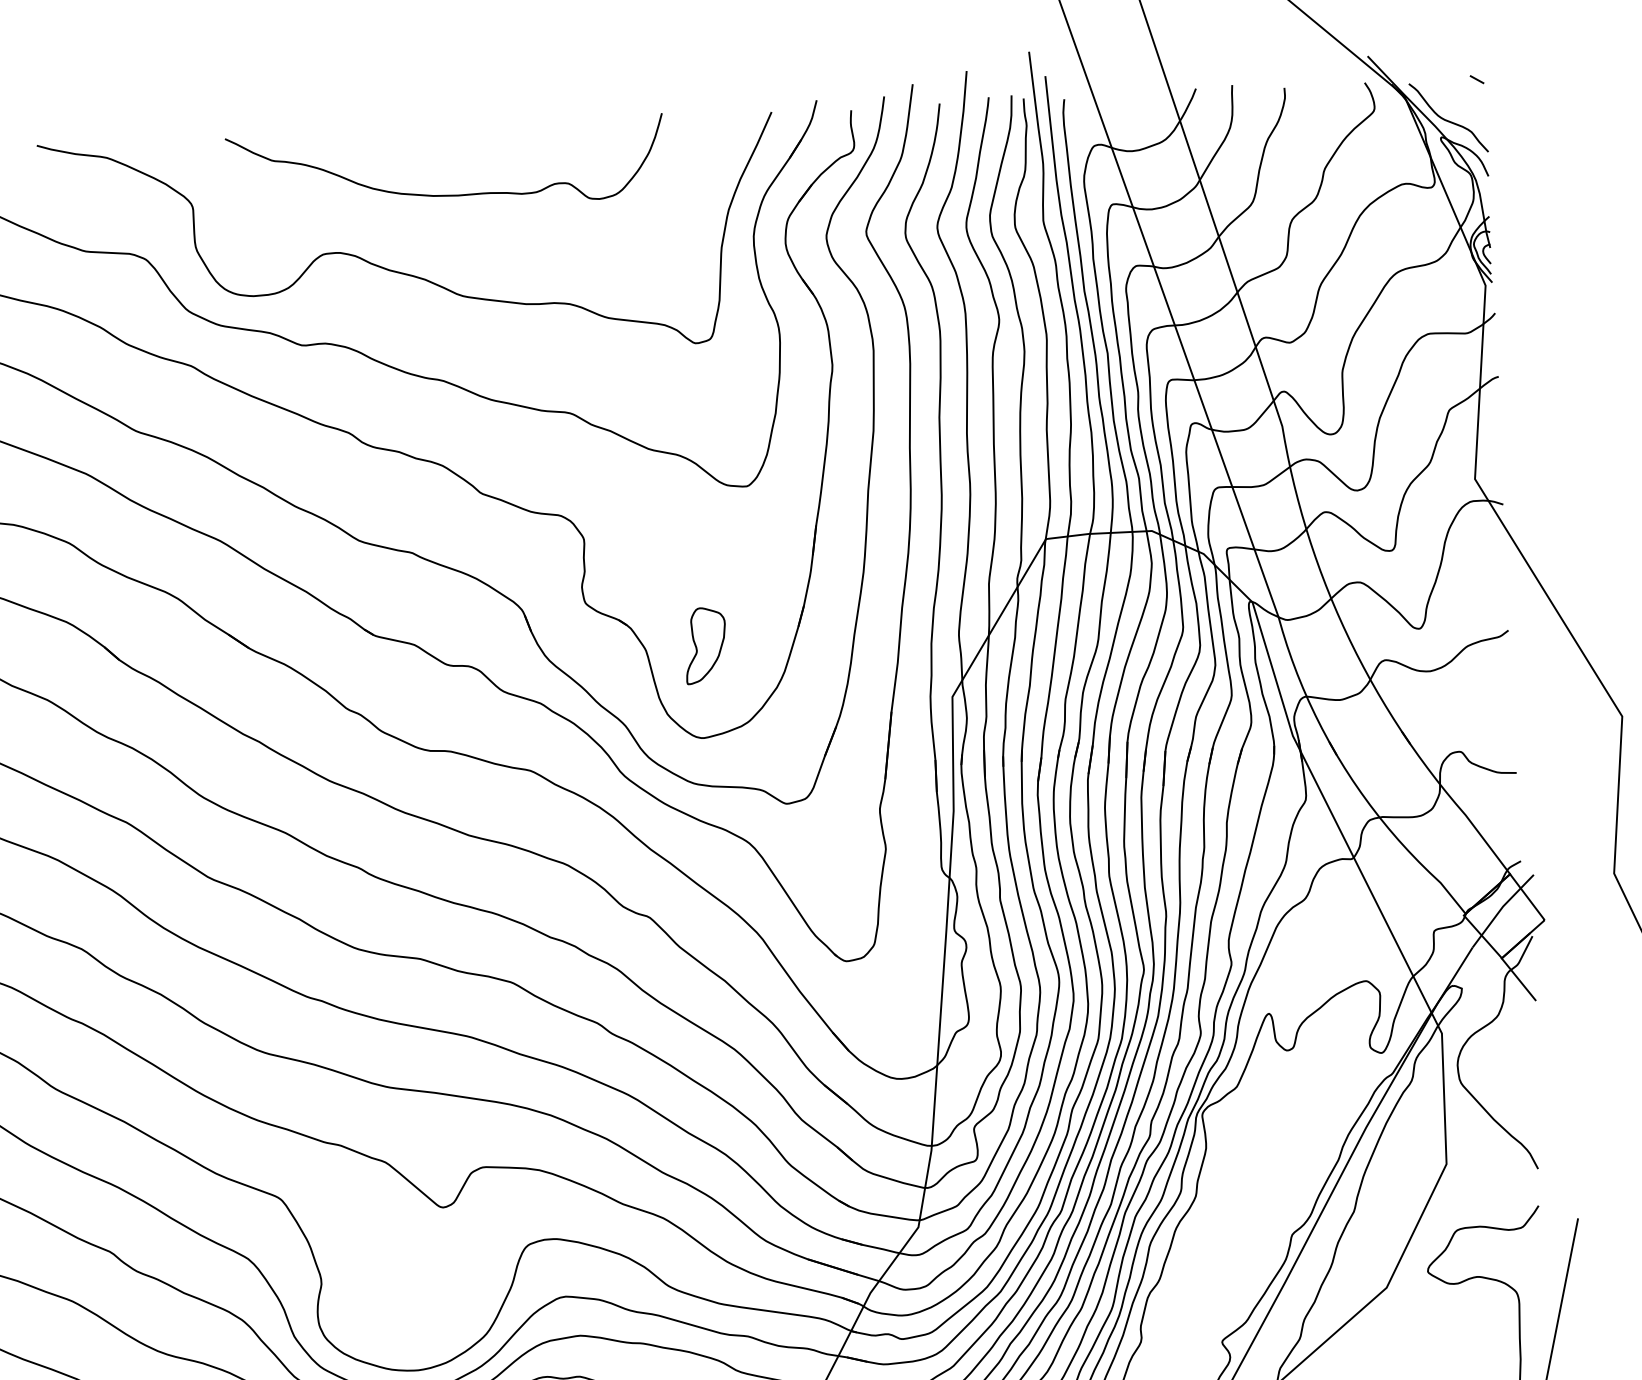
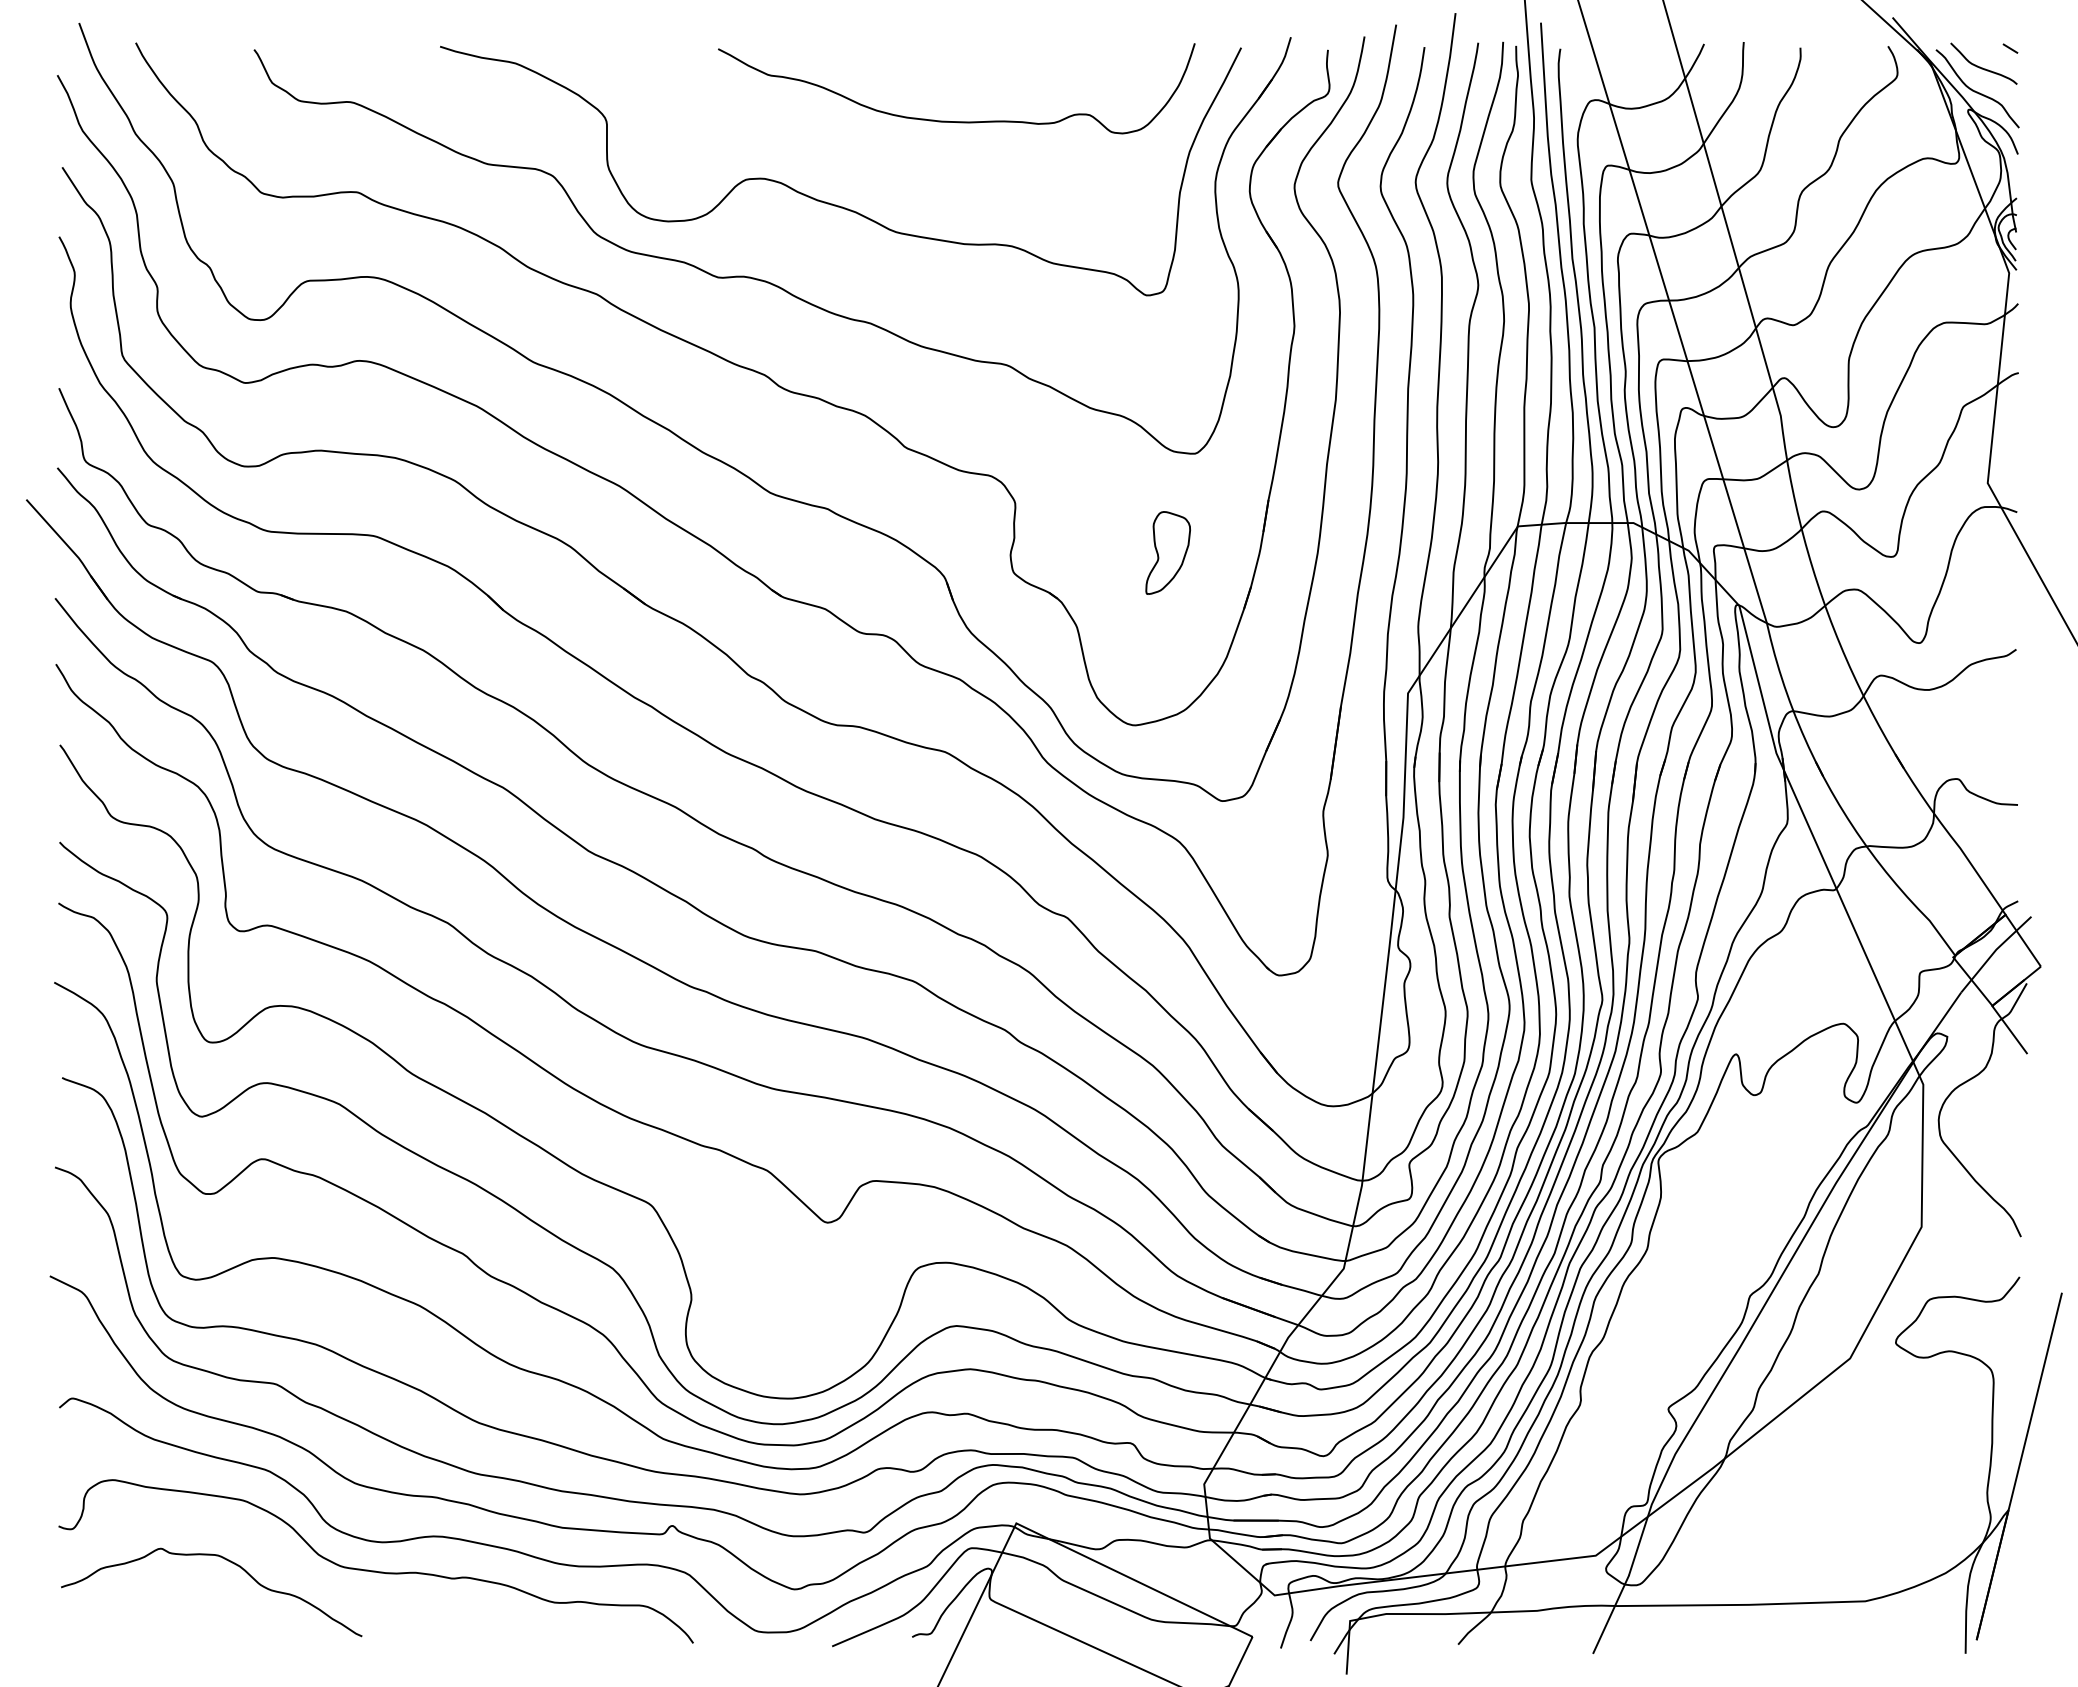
curve: (1452, 98) -> (1982, 67), added
curve: (446, 195) -> (956, 121), moved
part: (705, 645) -> (1167, 552), moved

